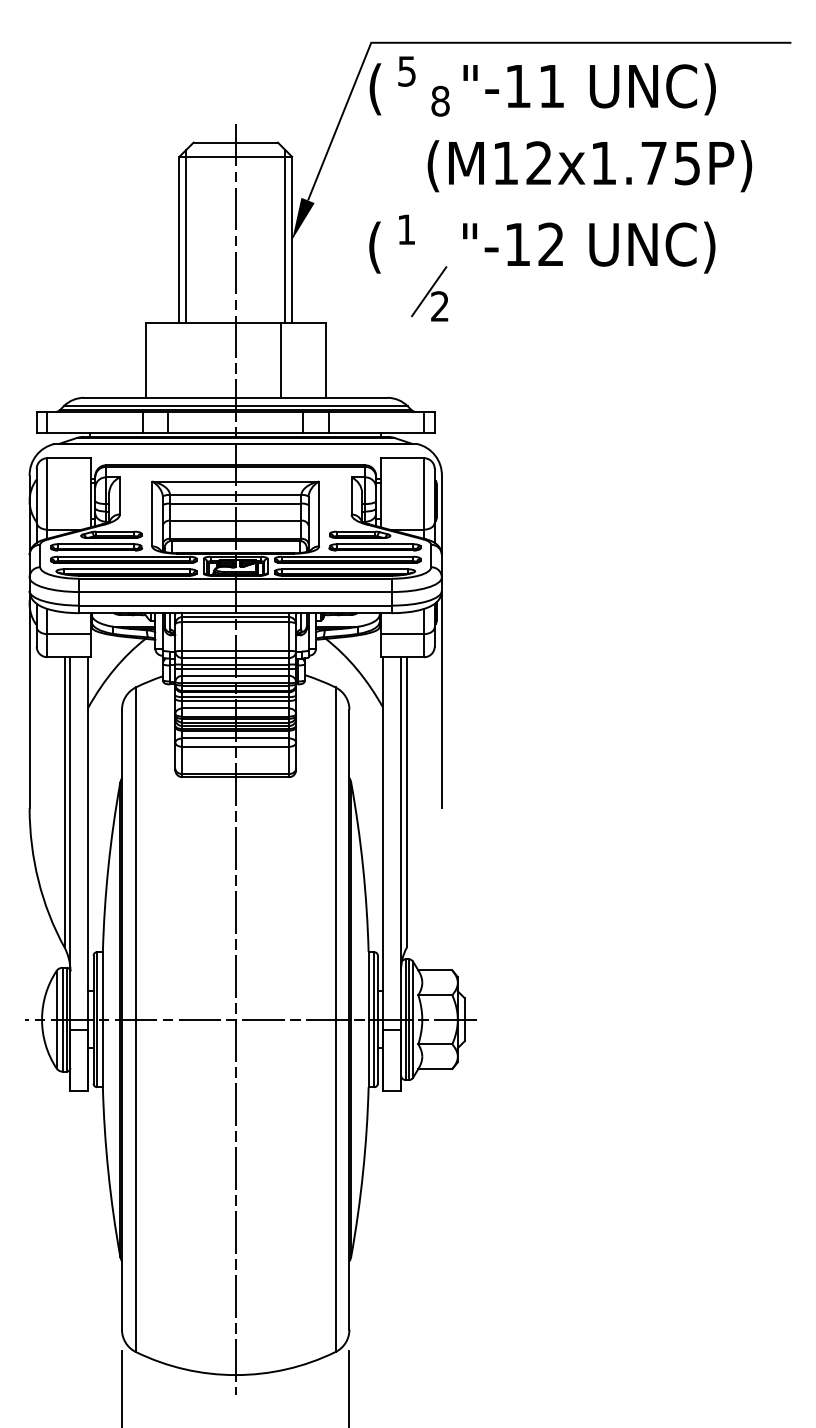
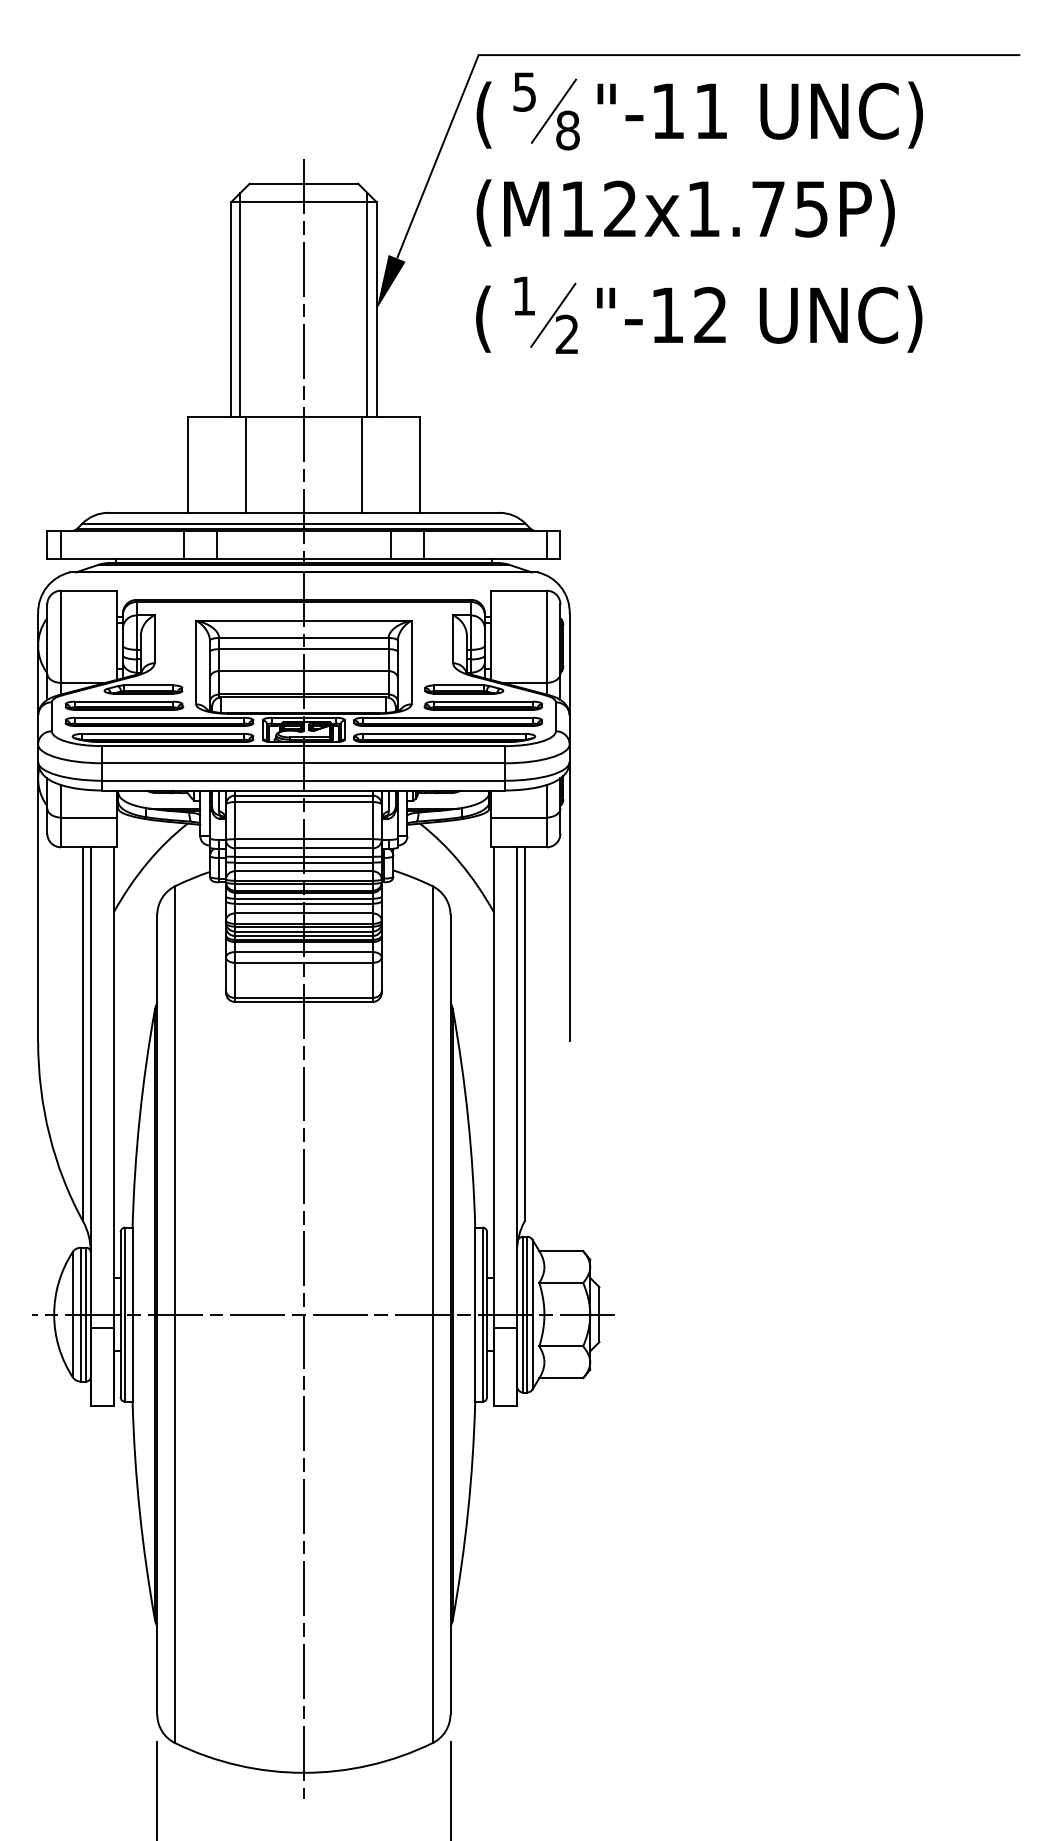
line: (429, 85) -> (553, 110), added
text: (589, 166) -> (685, 213), moved
part: (429, 293) -> (553, 317), moved
line: (190, 360) -> (245, 464), added

